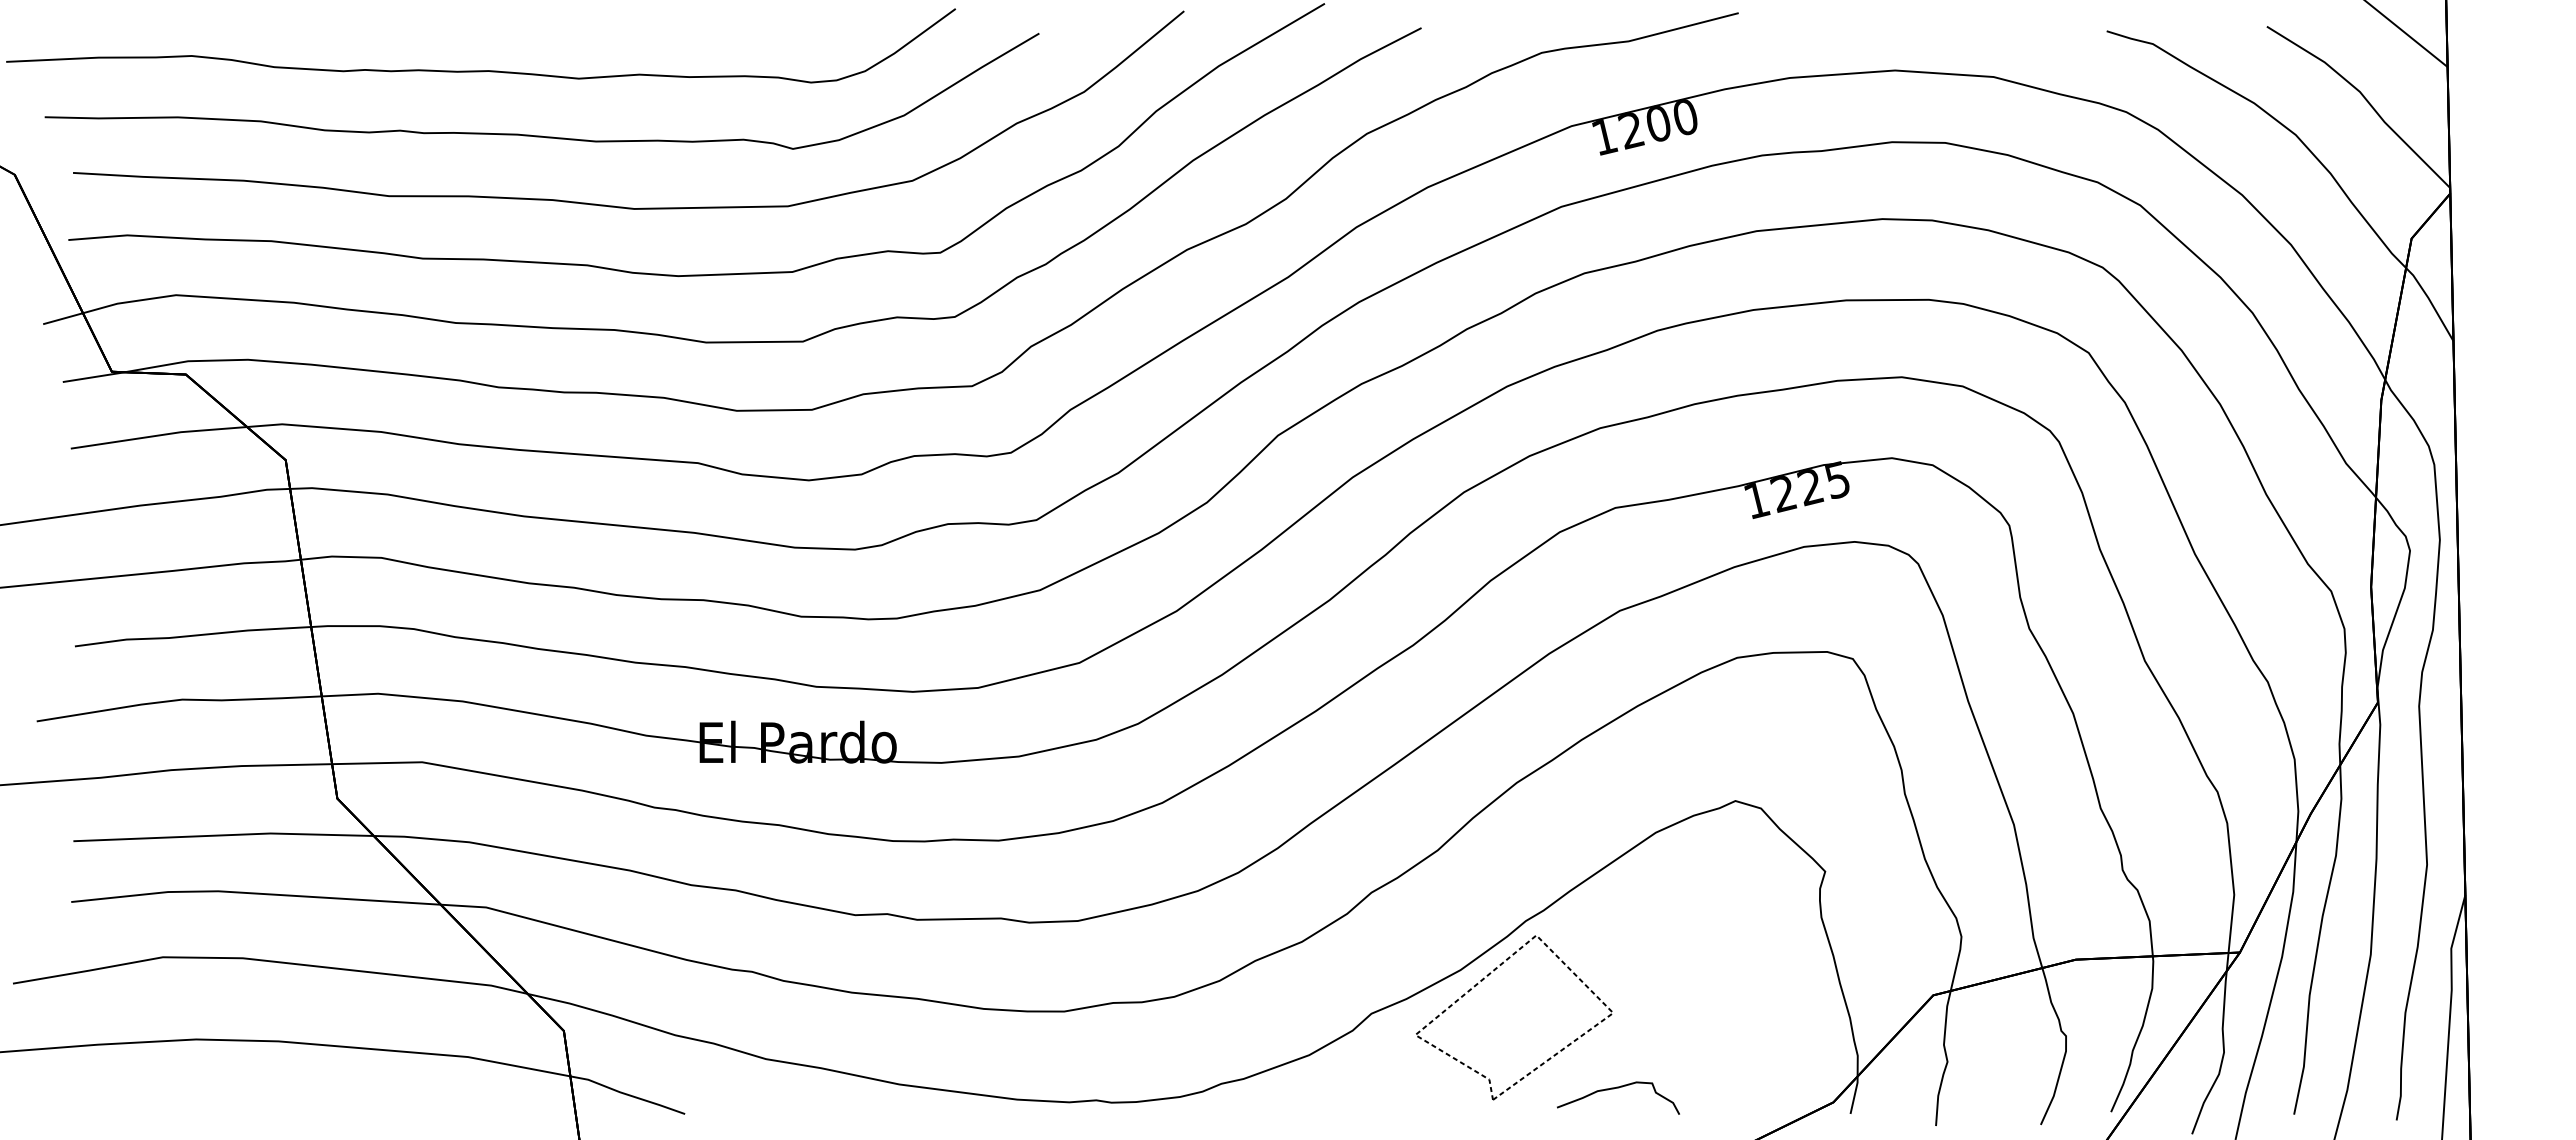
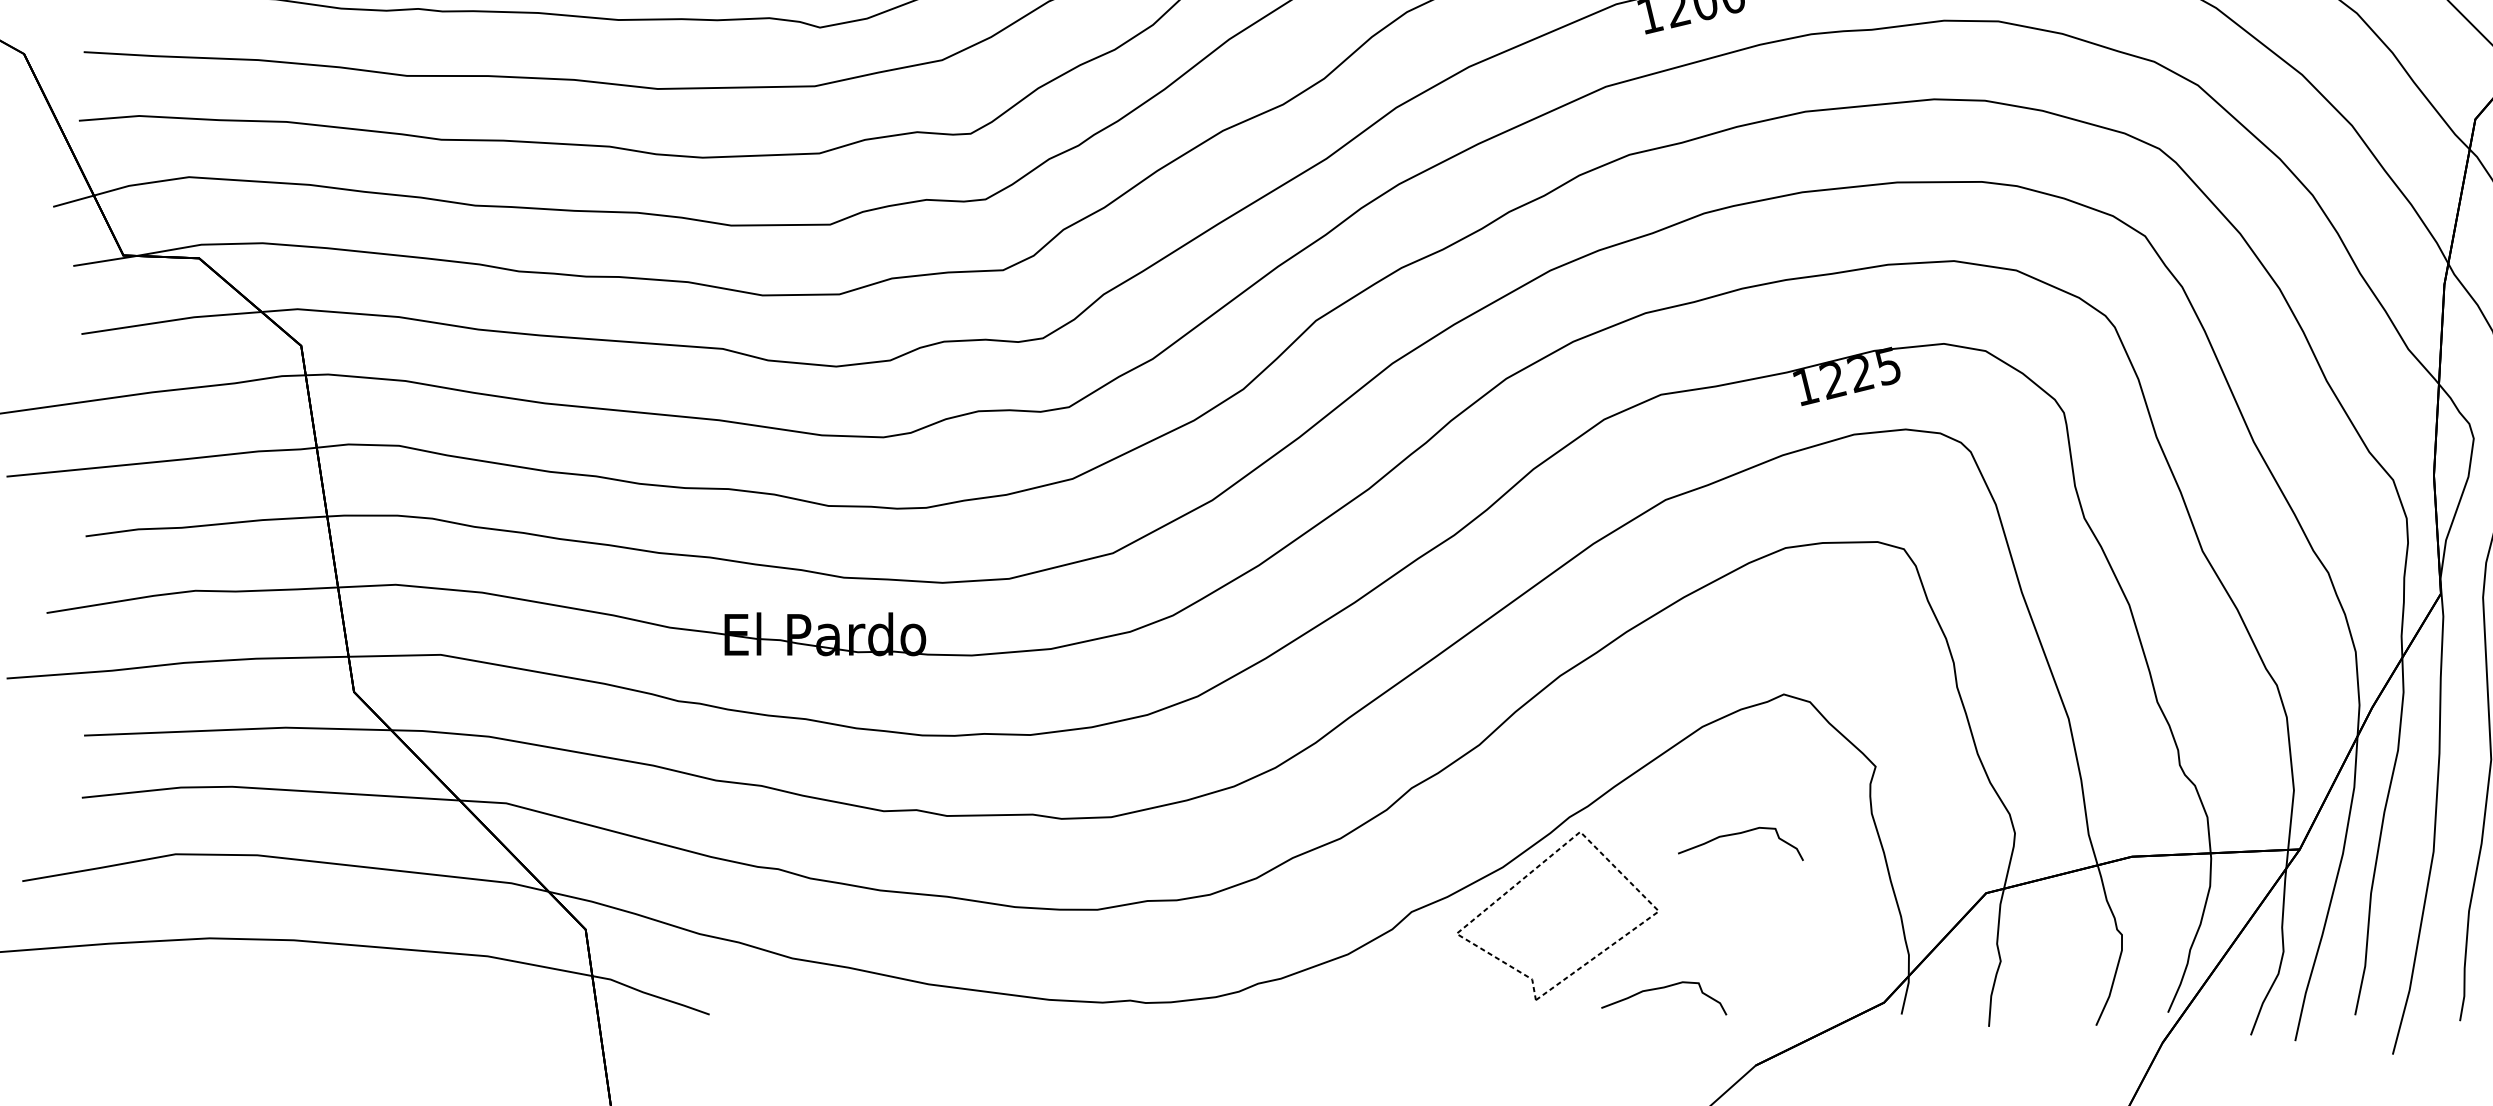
curve: (1689, 938) -> (1736, 835), added

